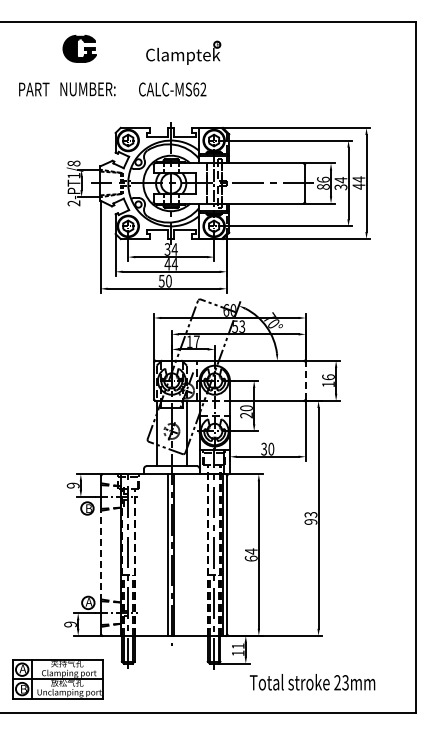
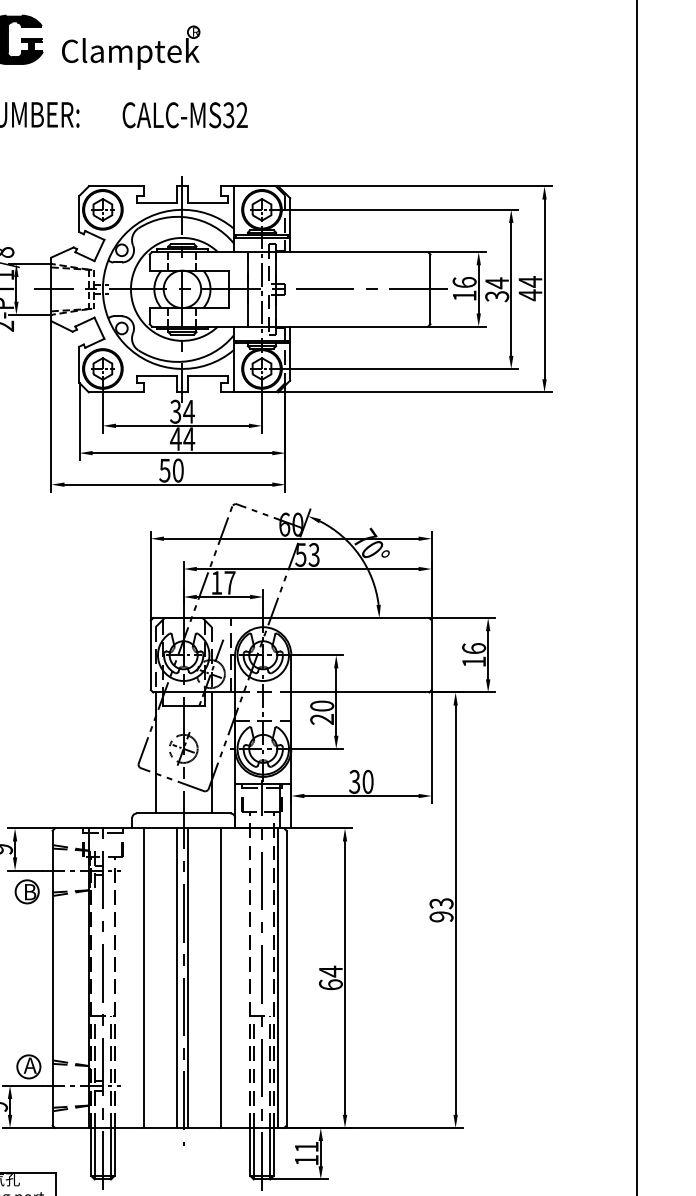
part: (183, 52) -> (131, 46), moved
text: (196, 89) -> (229, 115), CALC-MS62 -> CALC-MS32
text: (323, 186) -> (464, 294), 86 -> 16
line: (305, 380) -> (431, 654), dashed -> solid
line: (101, 554) -> (53, 977), dashed -> solid
line: (150, 554) -> (144, 977), added
line: (192, 554) -> (221, 977), added

